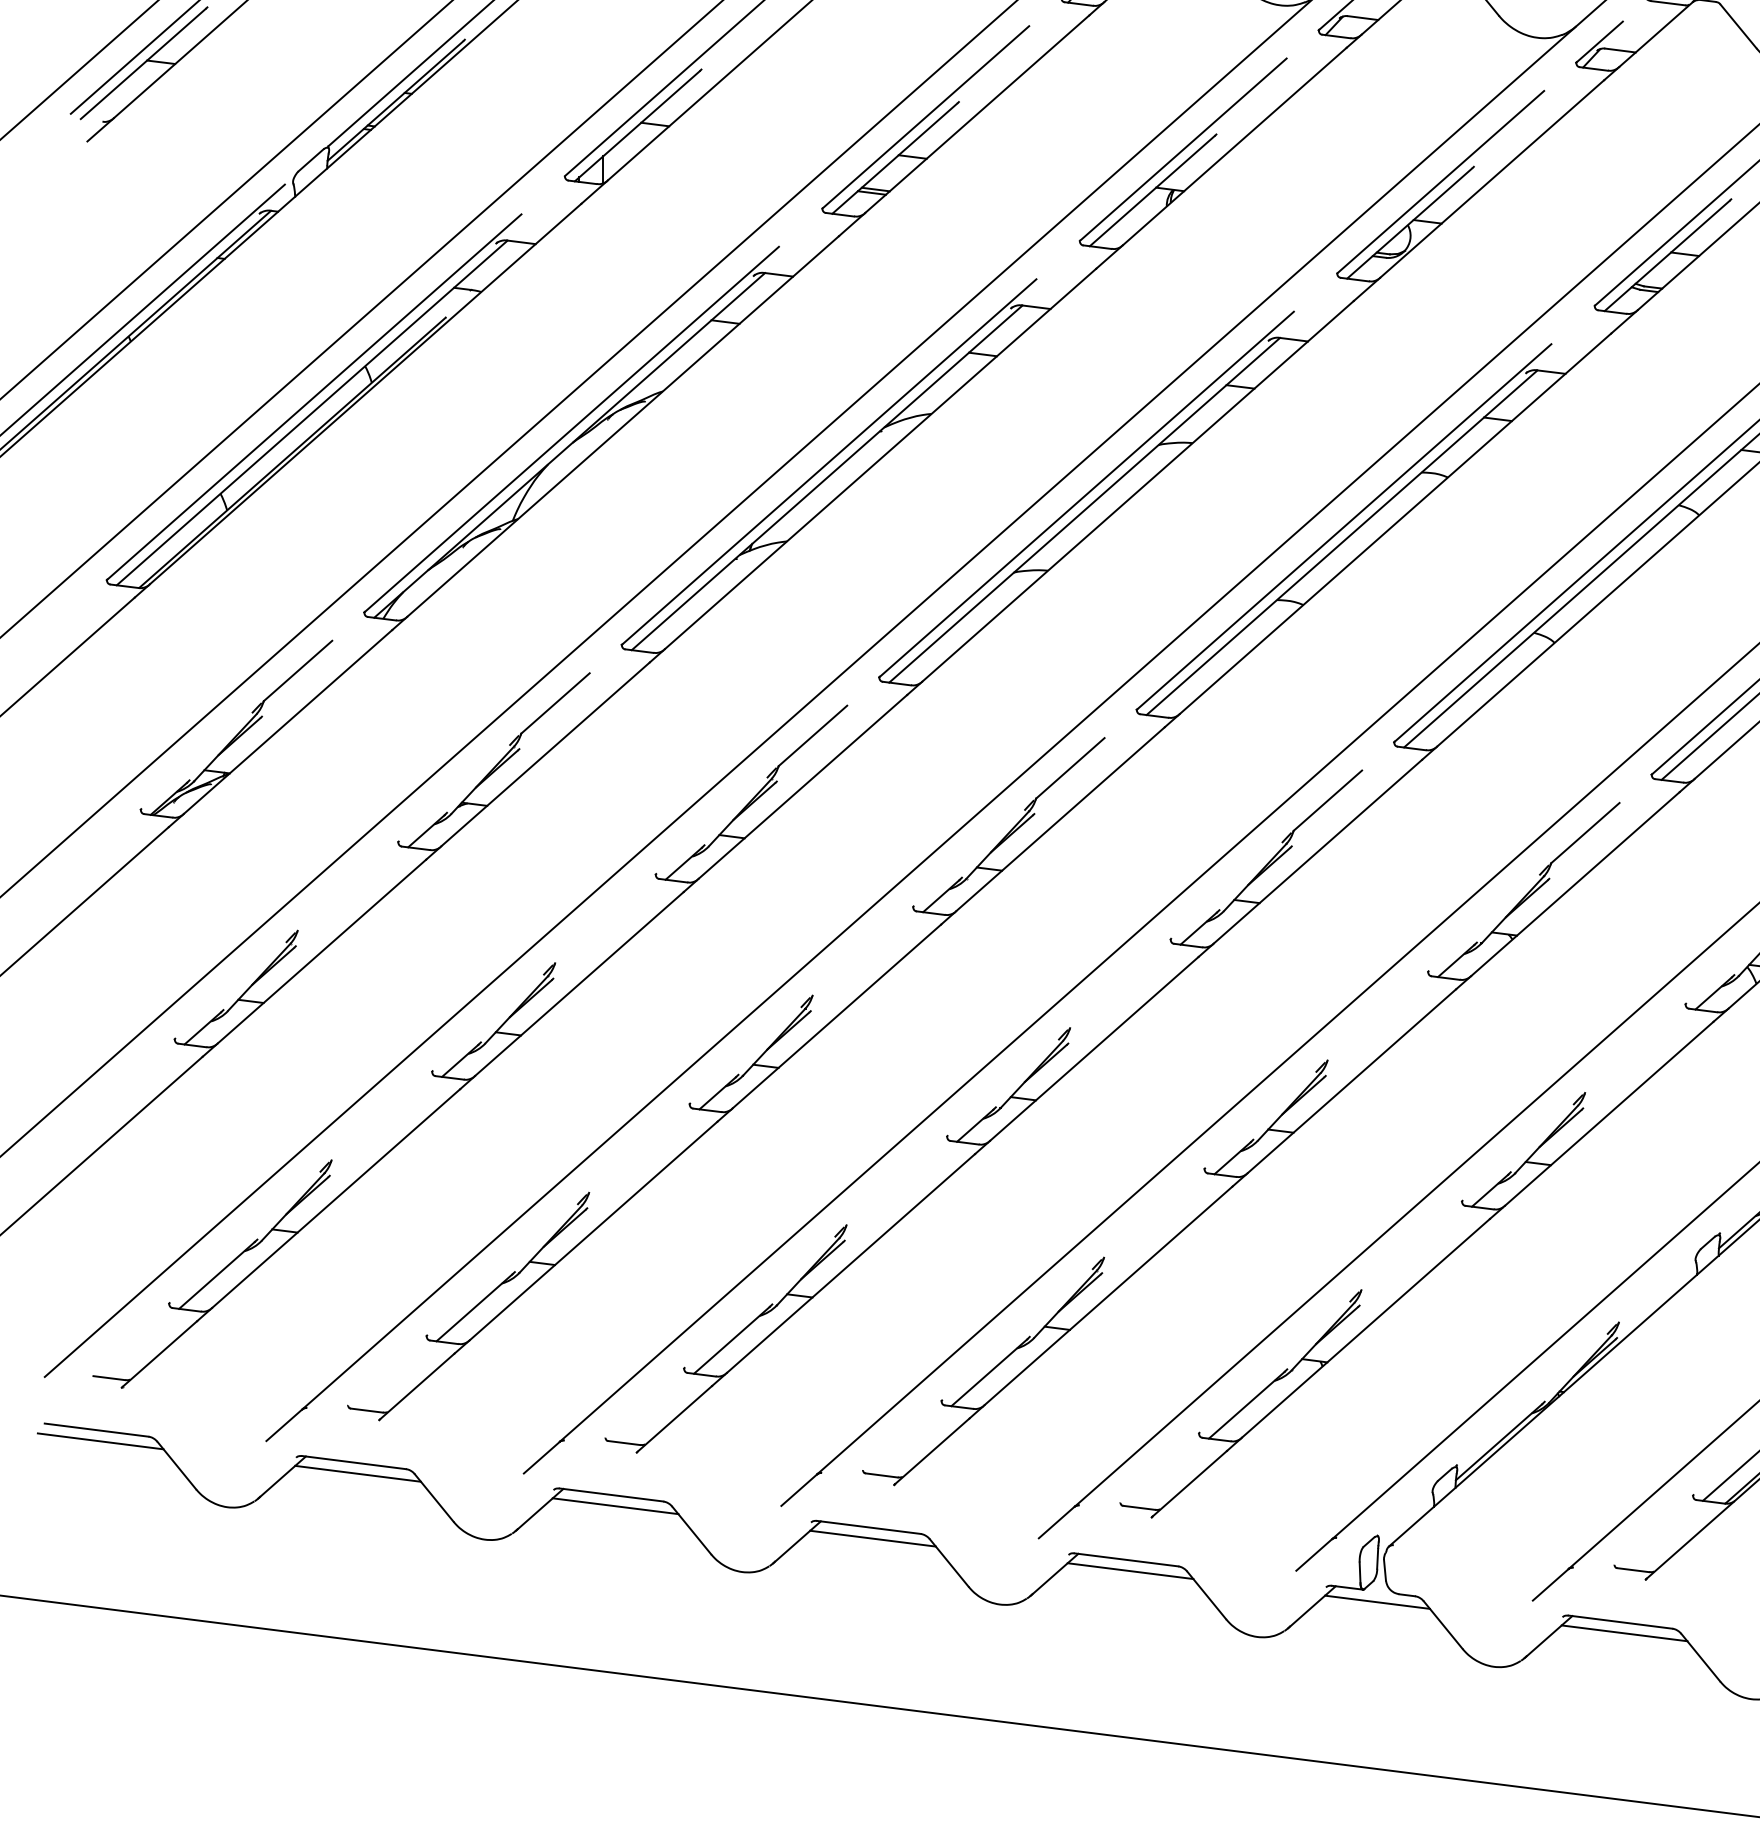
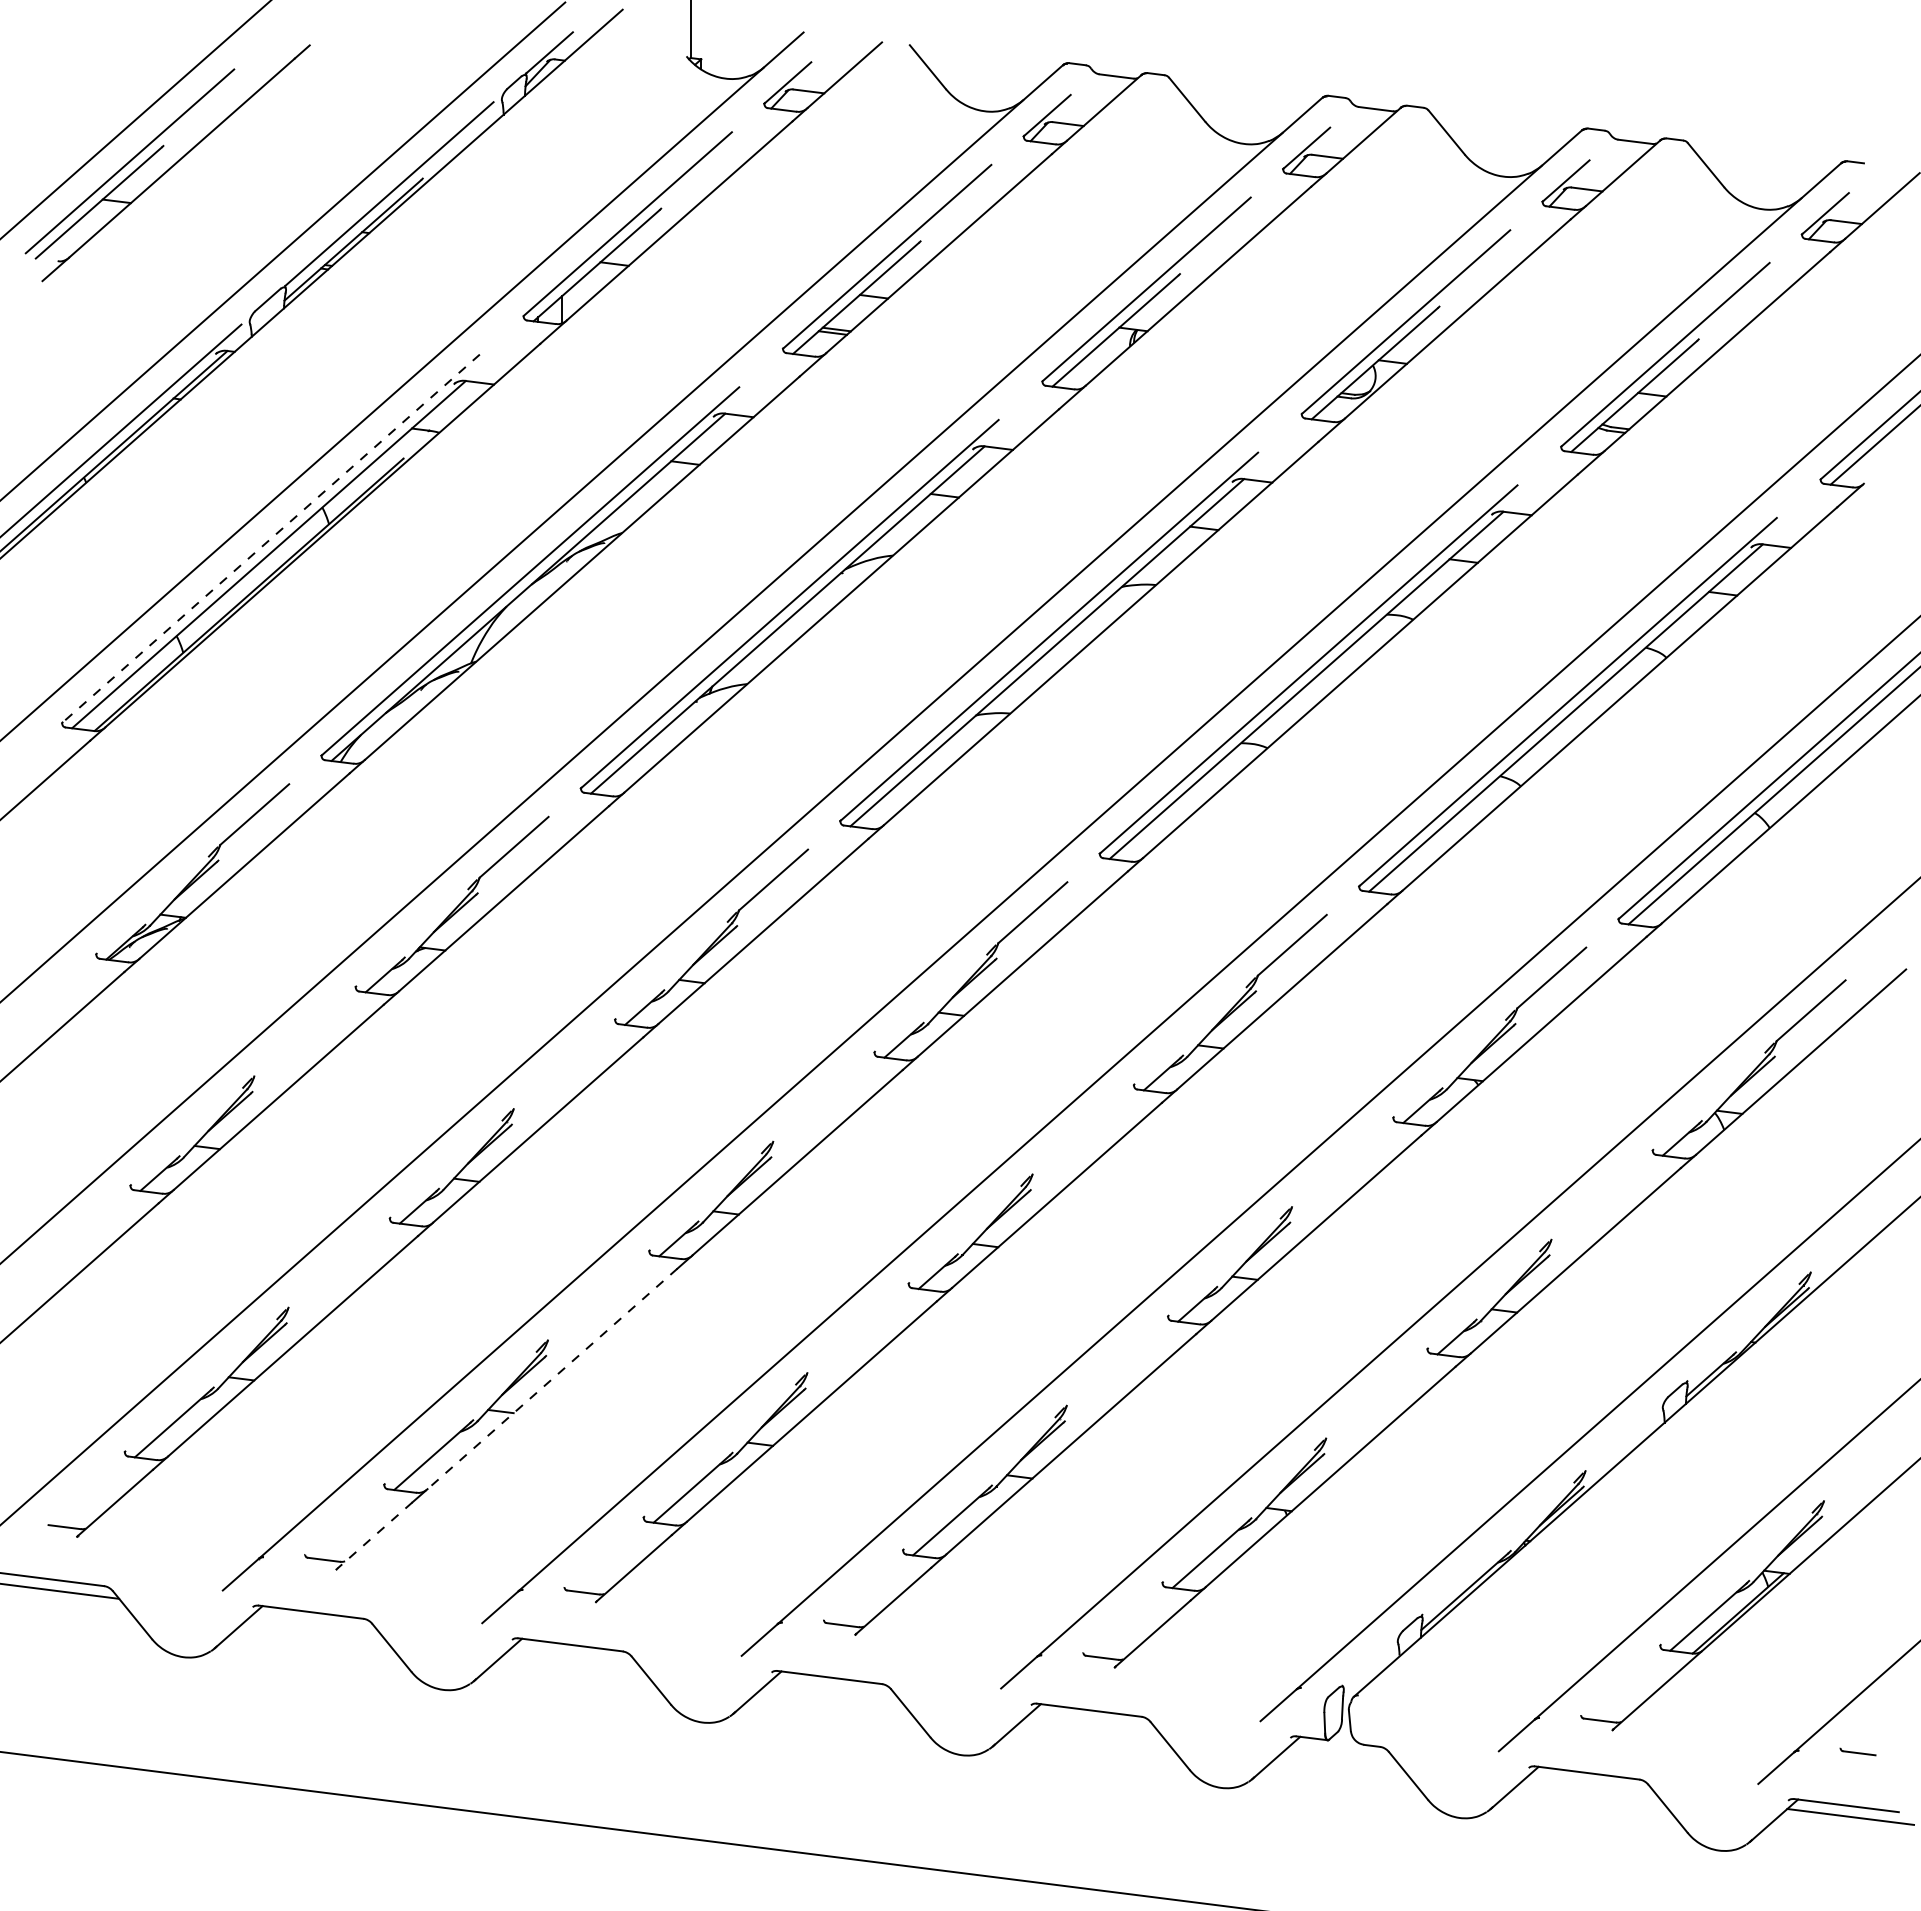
line: (313, 396) -> (270, 538), solid -> dashed
line: (593, 1230) -> (552, 1378), solid -> dashed
line: (416, 1386) -> (374, 1535), solid -> dashed
line: (357, 1473) -> (314, 1623), removed
line: (615, 1506) -> (574, 1656), removed
line: (872, 1538) -> (833, 1688), removed
line: (1130, 1571) -> (1093, 1721), removed
line: (1377, 1601) -> (1342, 1752), removed
line: (1623, 1633) -> (1590, 1784), removed

